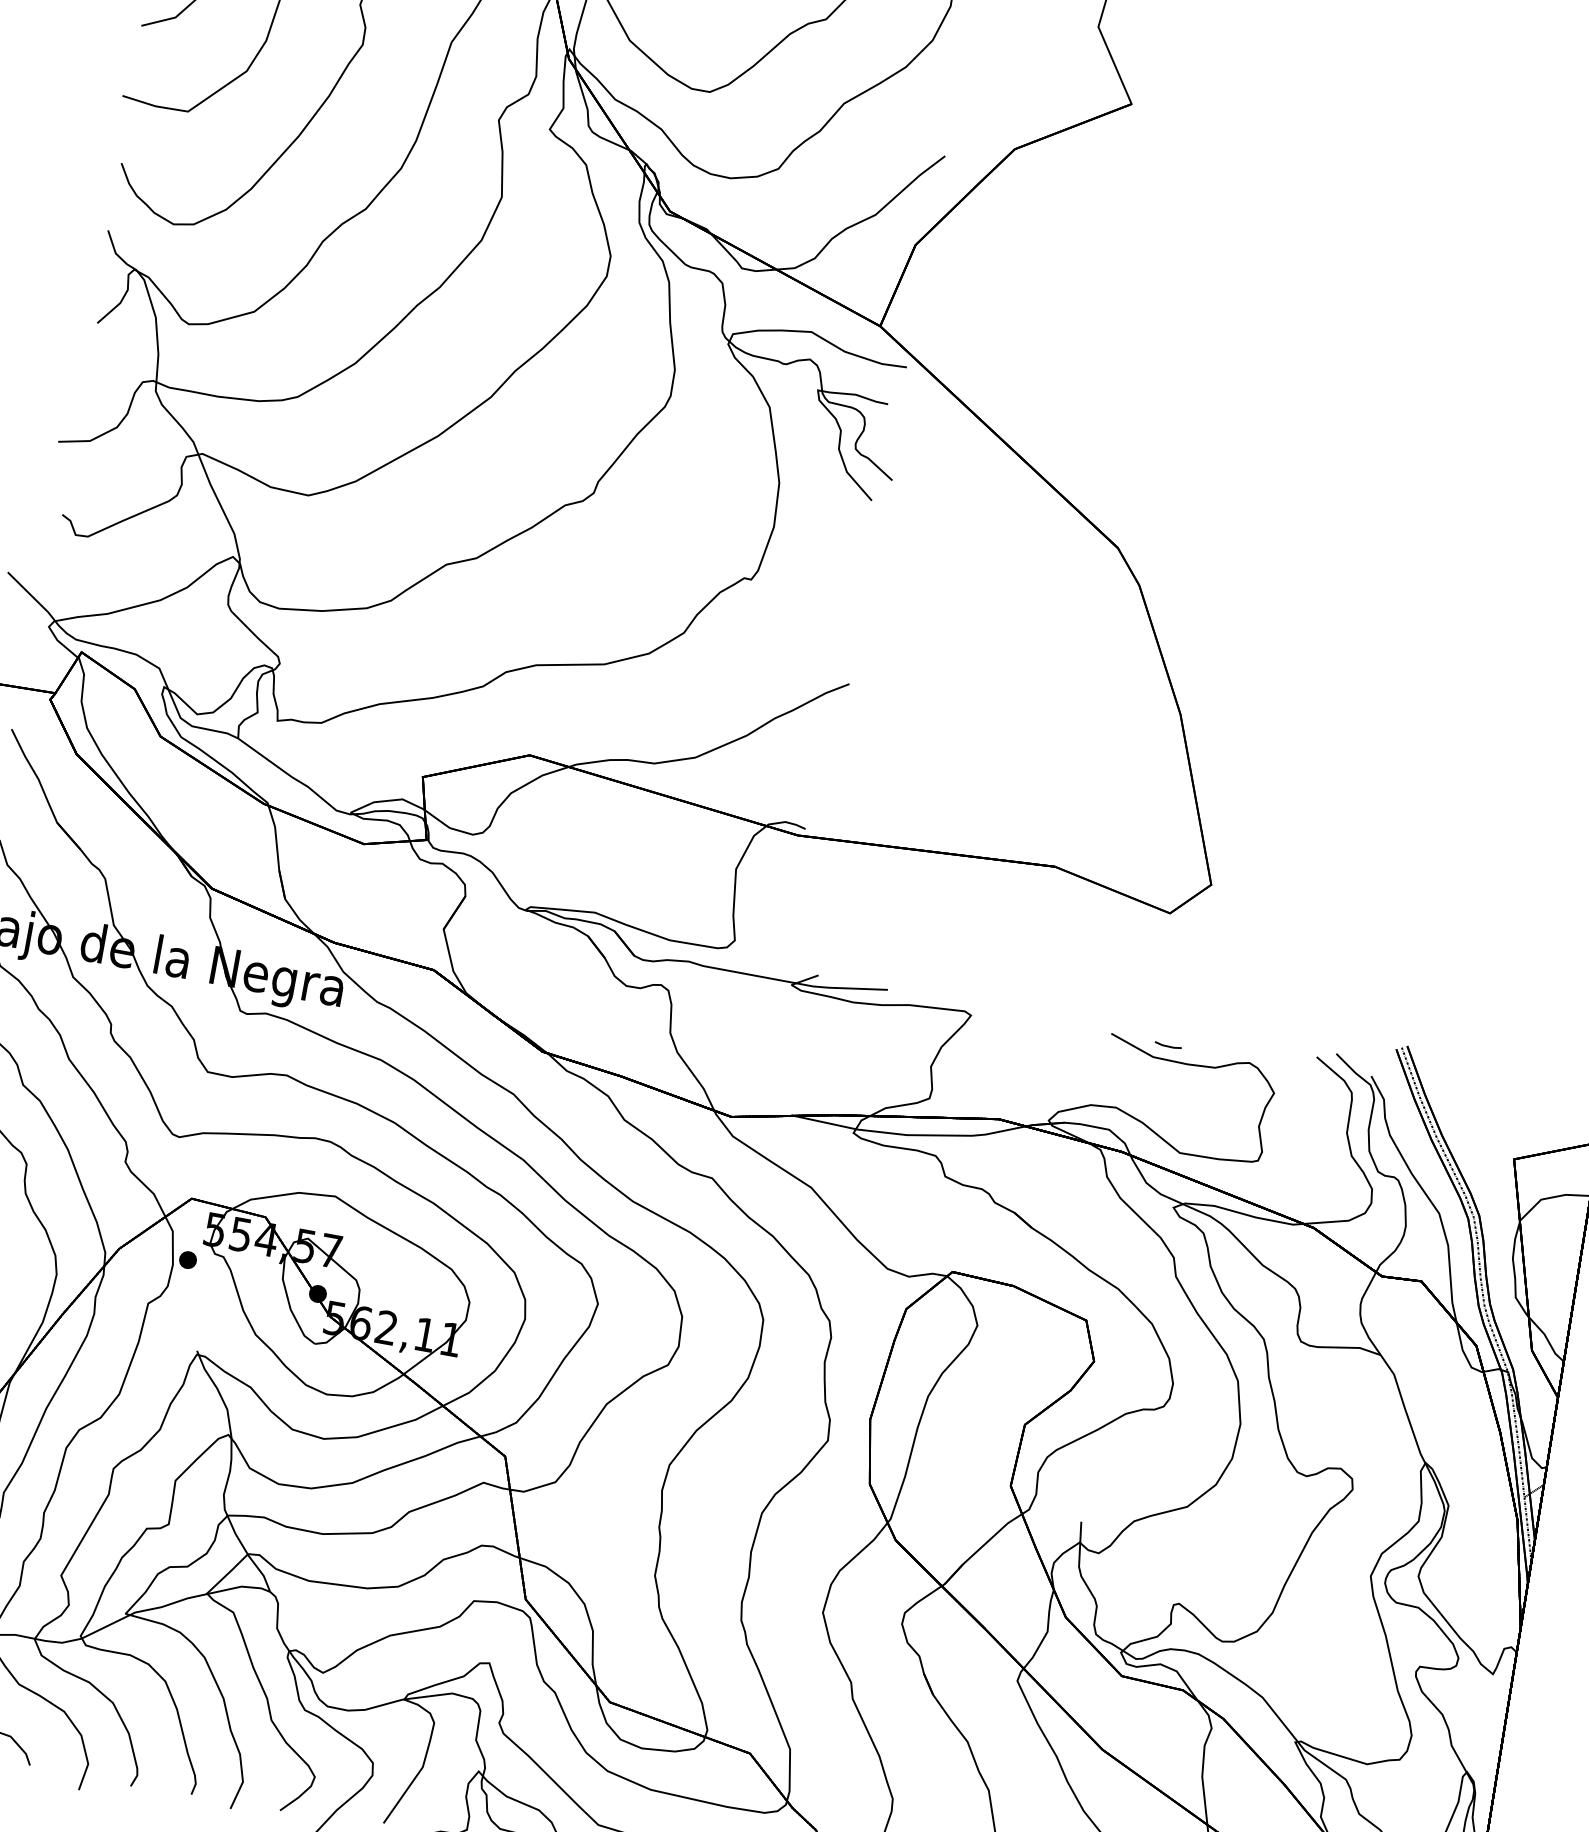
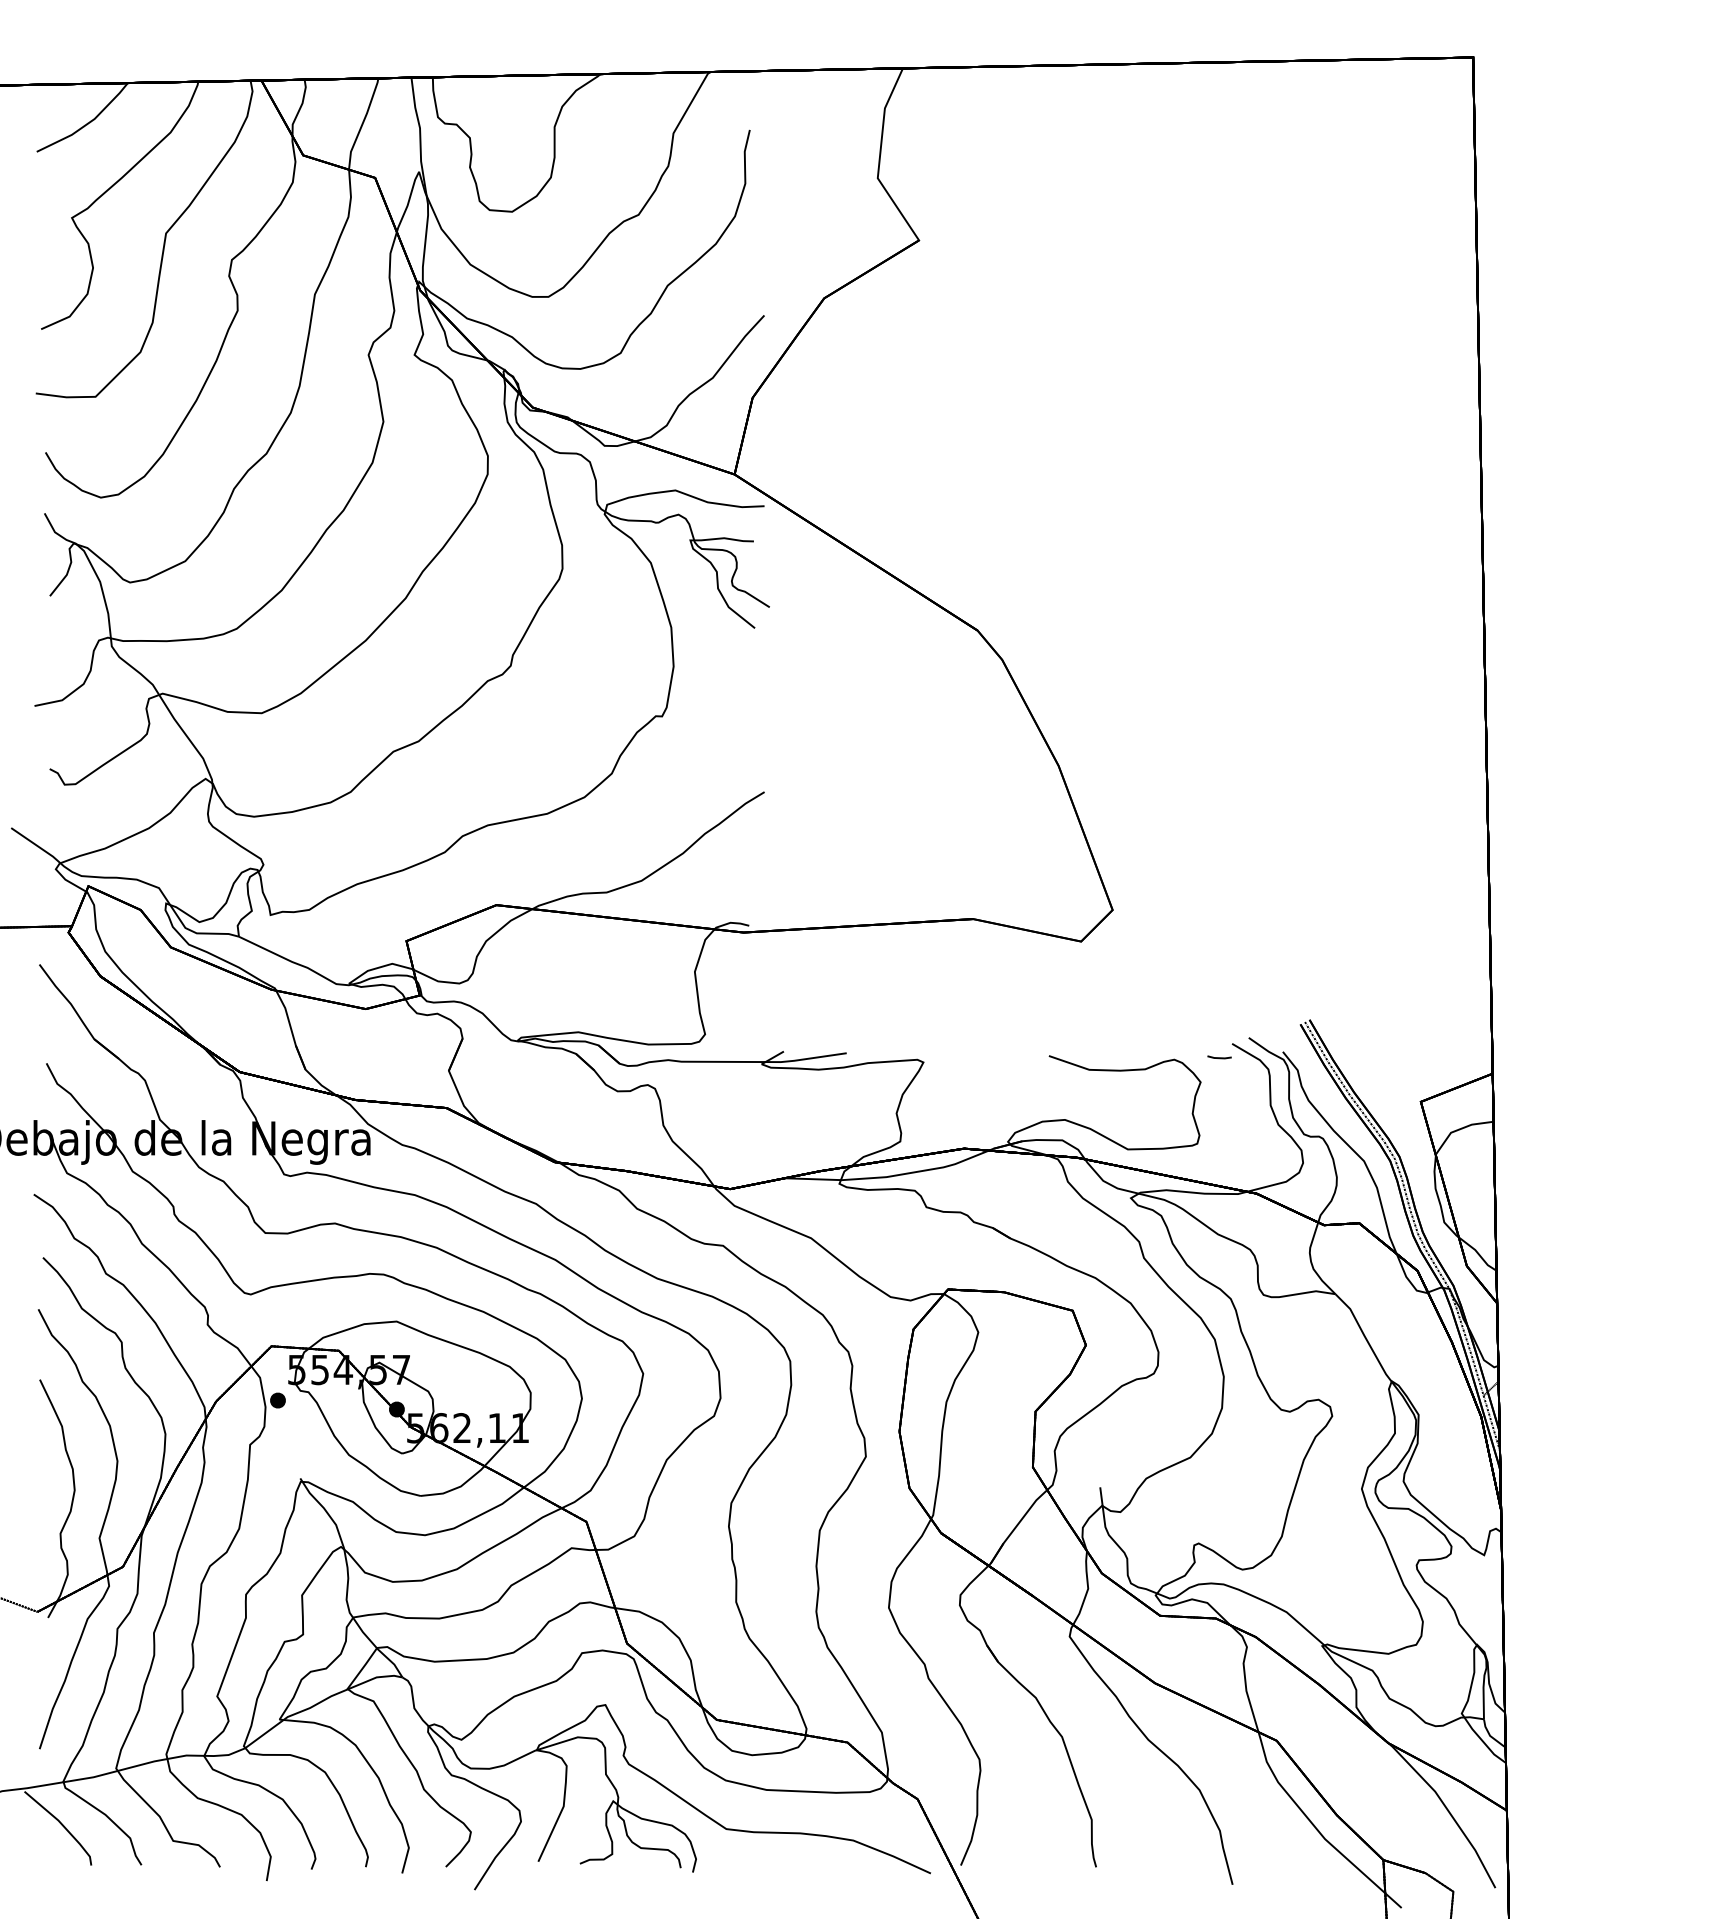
line: (1168, 1045) -> (1219, 1057), moved

